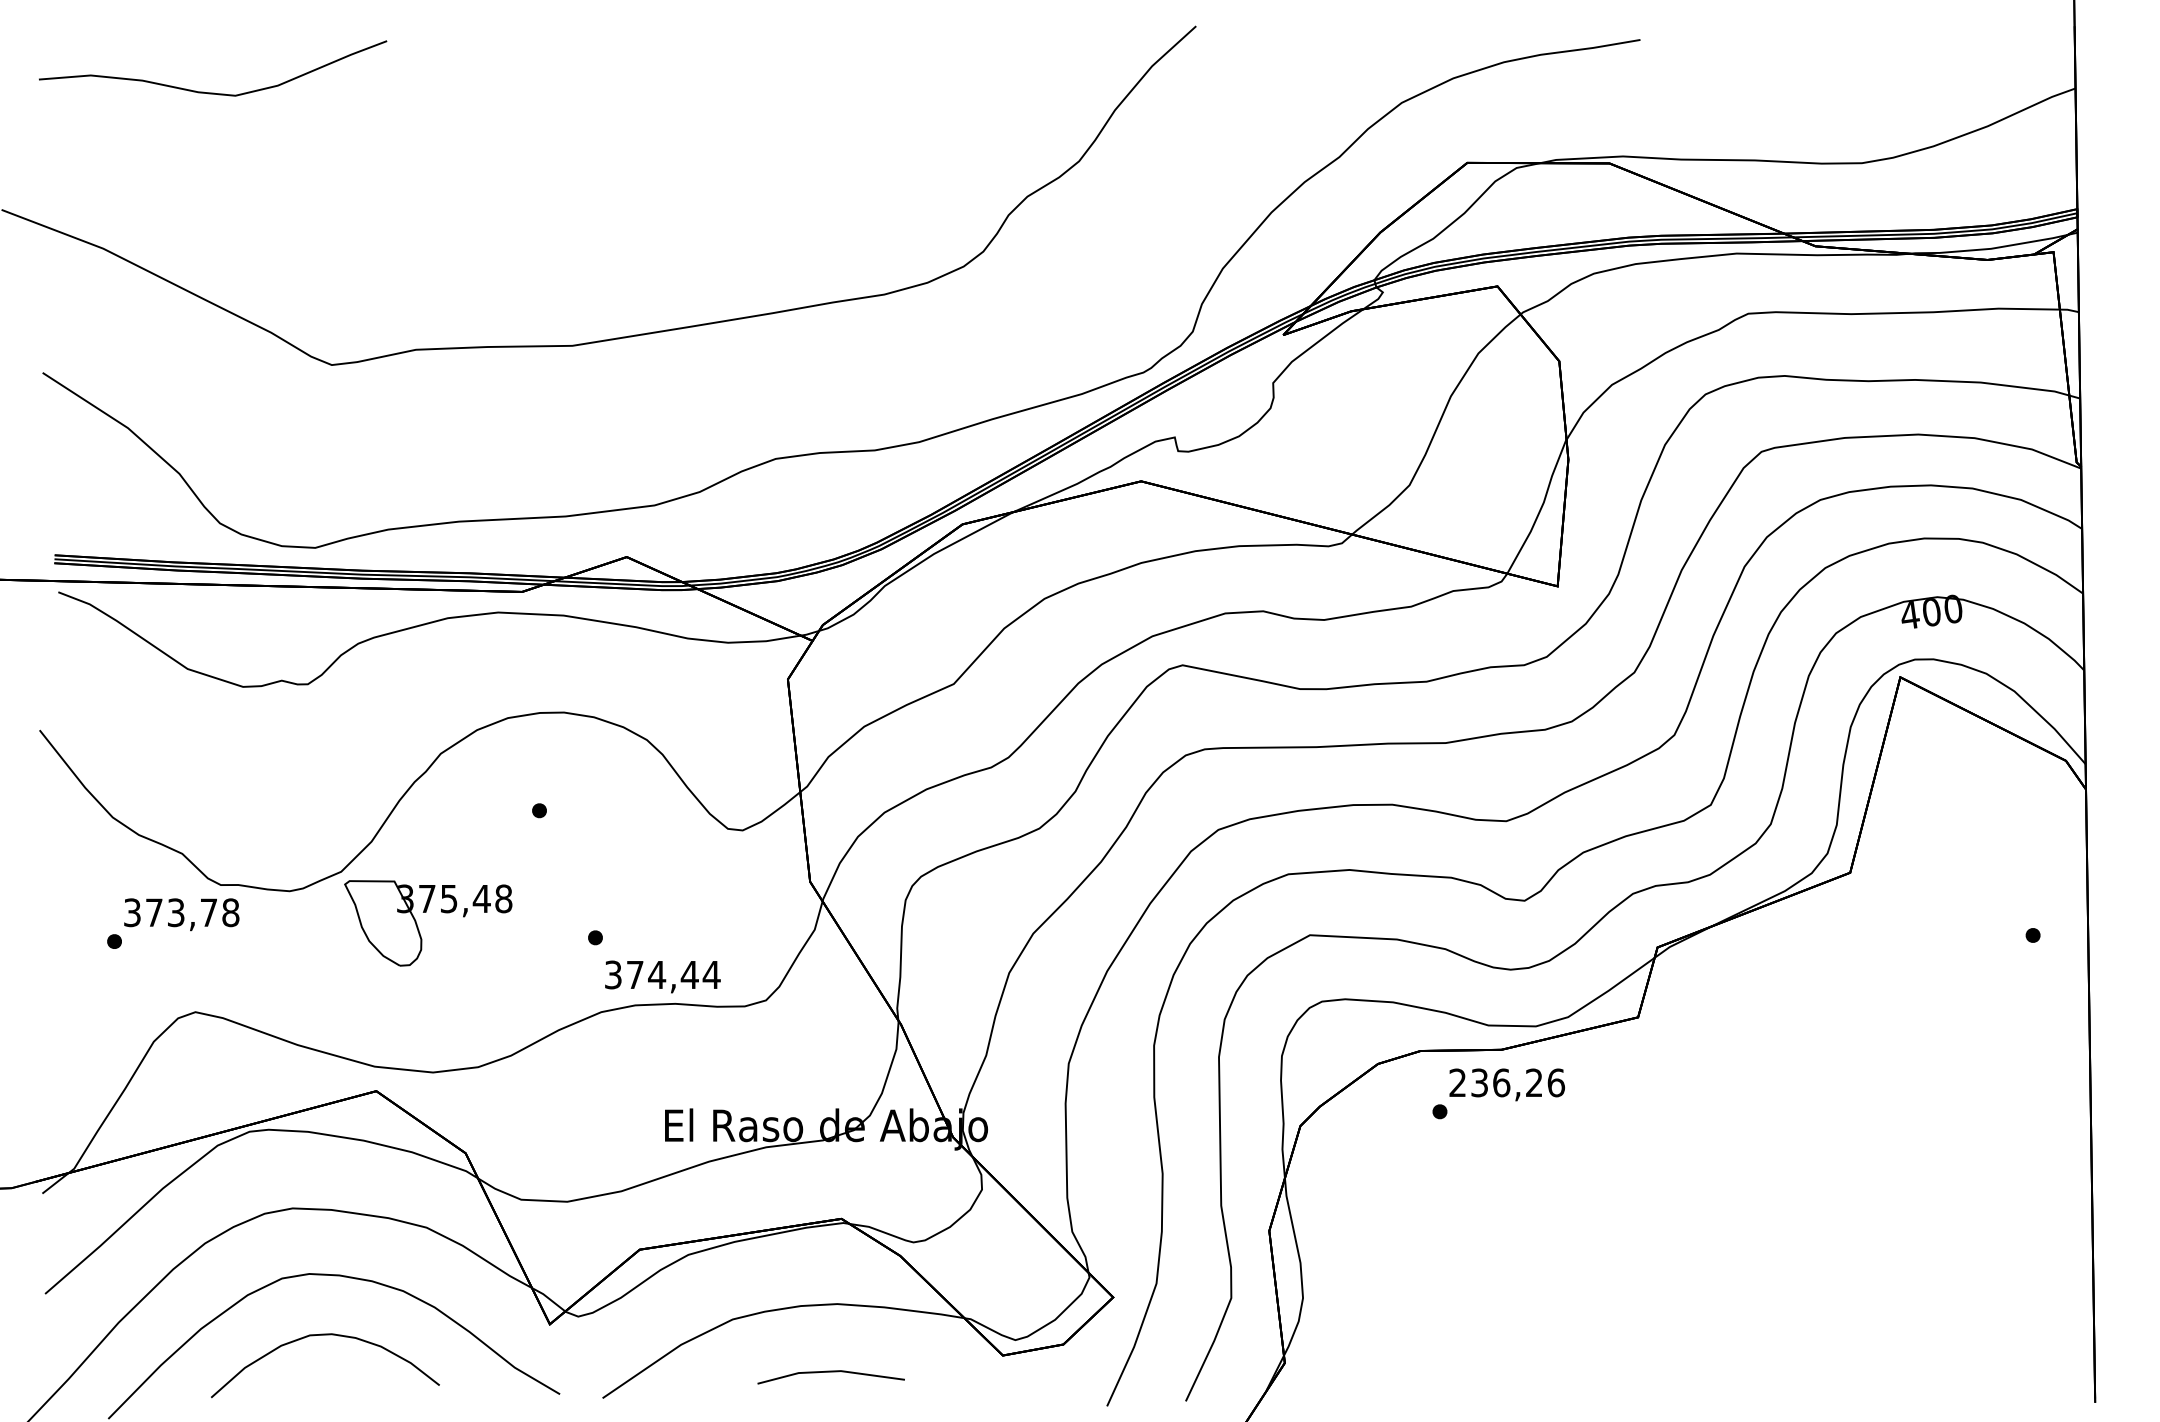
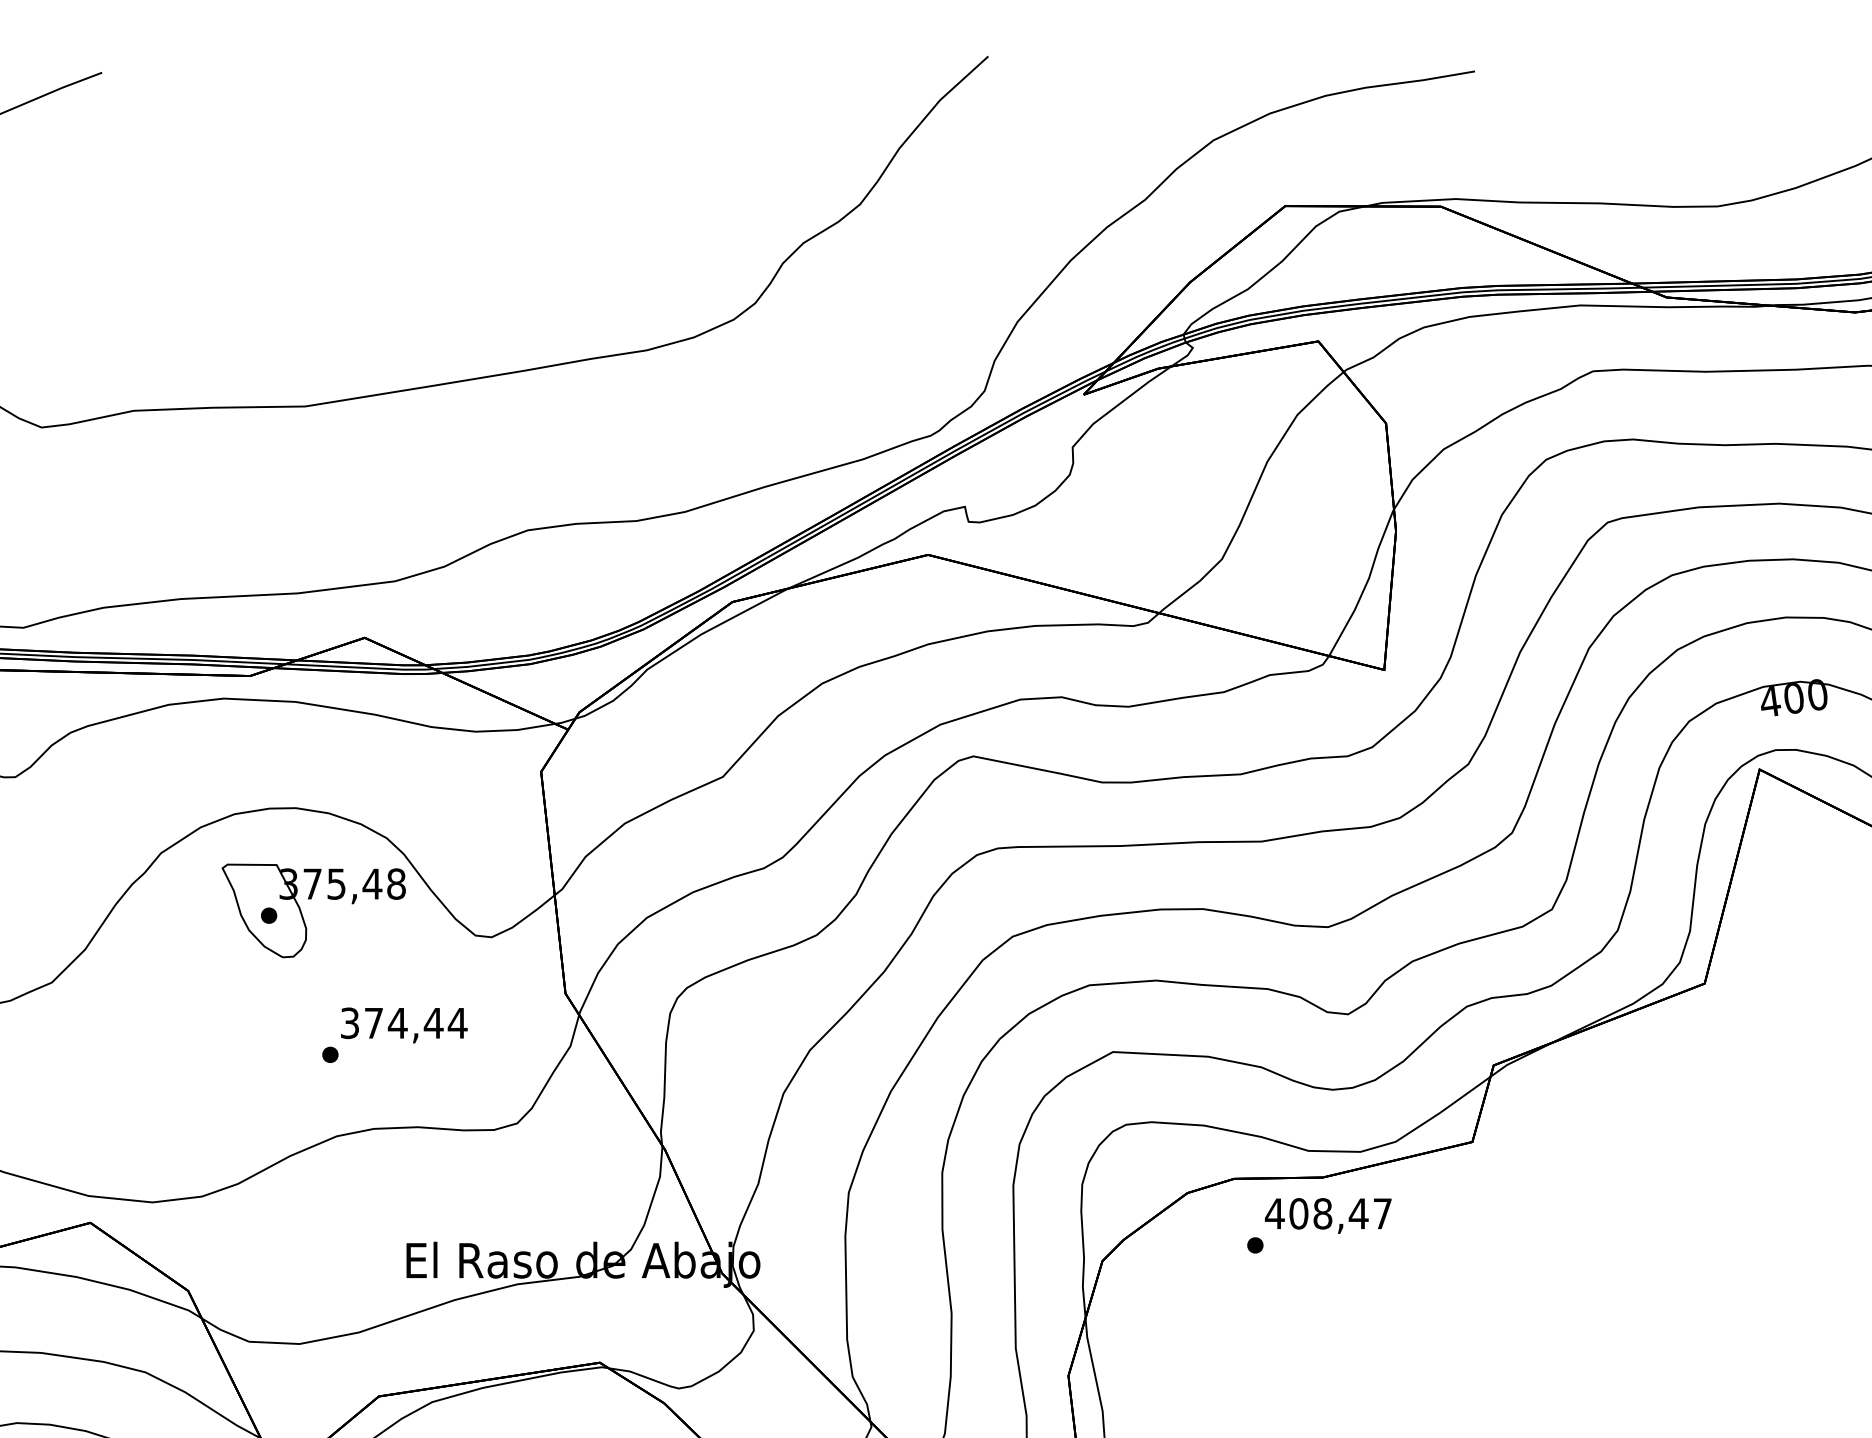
part: (418, 926) -> (303, 914), moved
text: (662, 976) -> (403, 1024), moved
text: (1506, 1082) -> (1328, 1213), 236,26 -> 408,47

